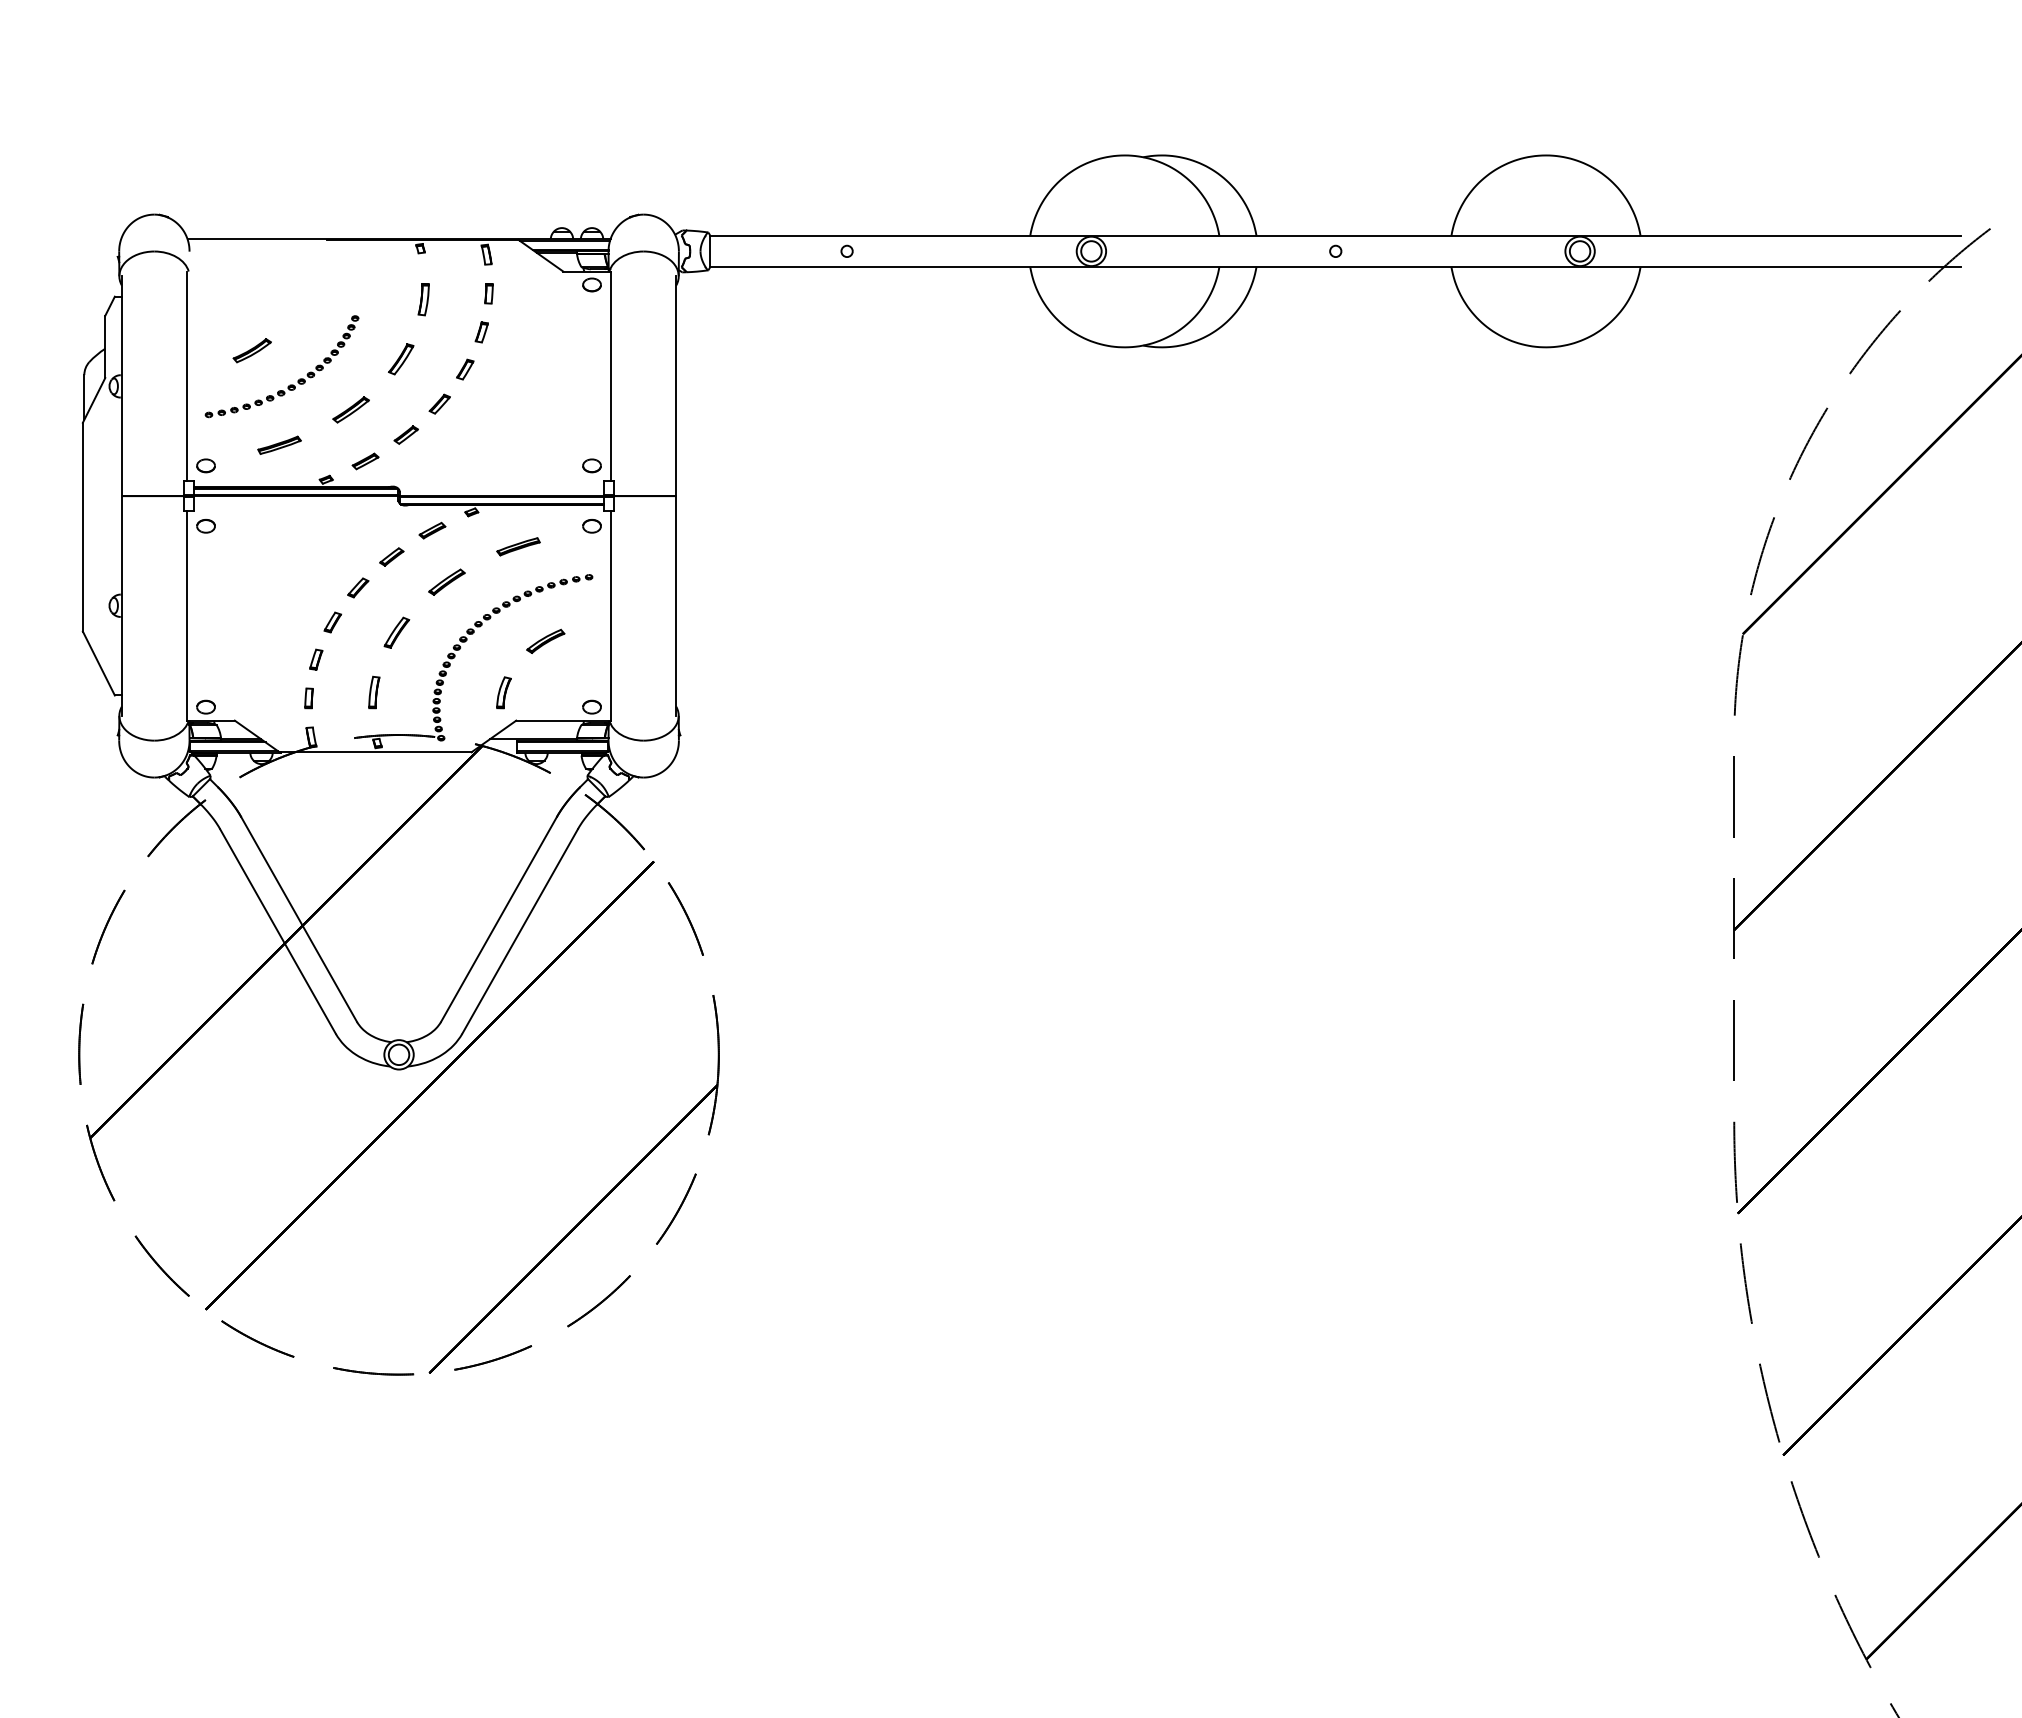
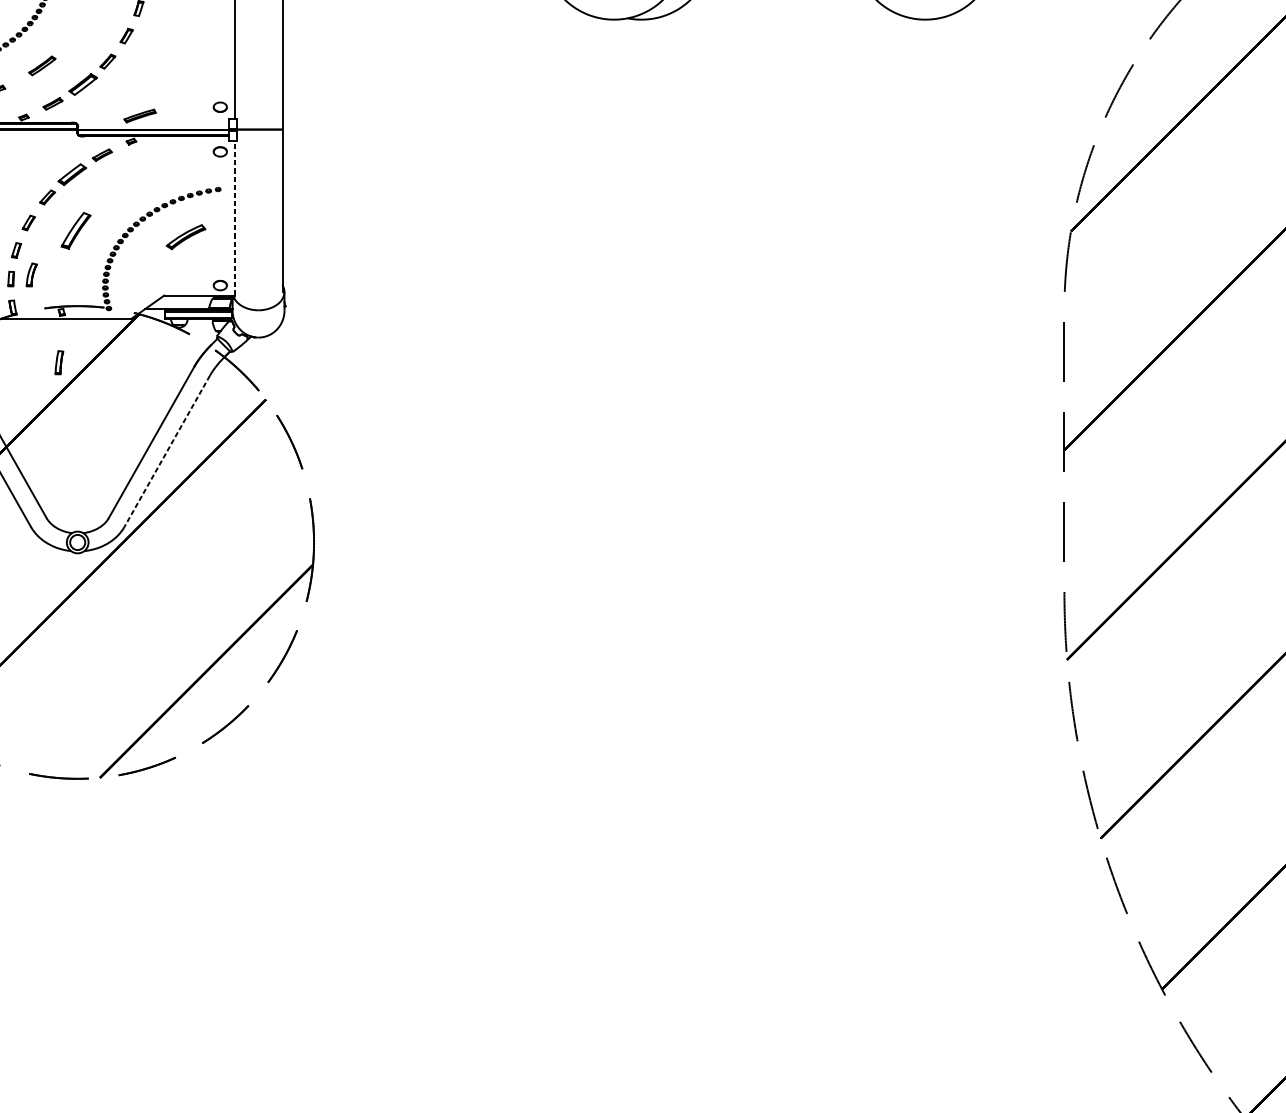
part: (401, 359) -> (79, 28), removed
part: (405, 434) -> (82, 84), size x1.6
part: (518, 546) -> (140, 115), moved
part: (391, 556) -> (72, 174), size x1.6
part: (446, 581) -> (112, 192), removed
line: (611, 615) -> (234, 217), solid -> dashed
part: (396, 632) -> (75, 230), size x1.6
part: (545, 640) -> (185, 236), size x1.4
part: (374, 692) -> (59, 362), moved
part: (503, 692) -> (31, 274), moved
line: (520, 931) -> (167, 451), solid -> dashed

